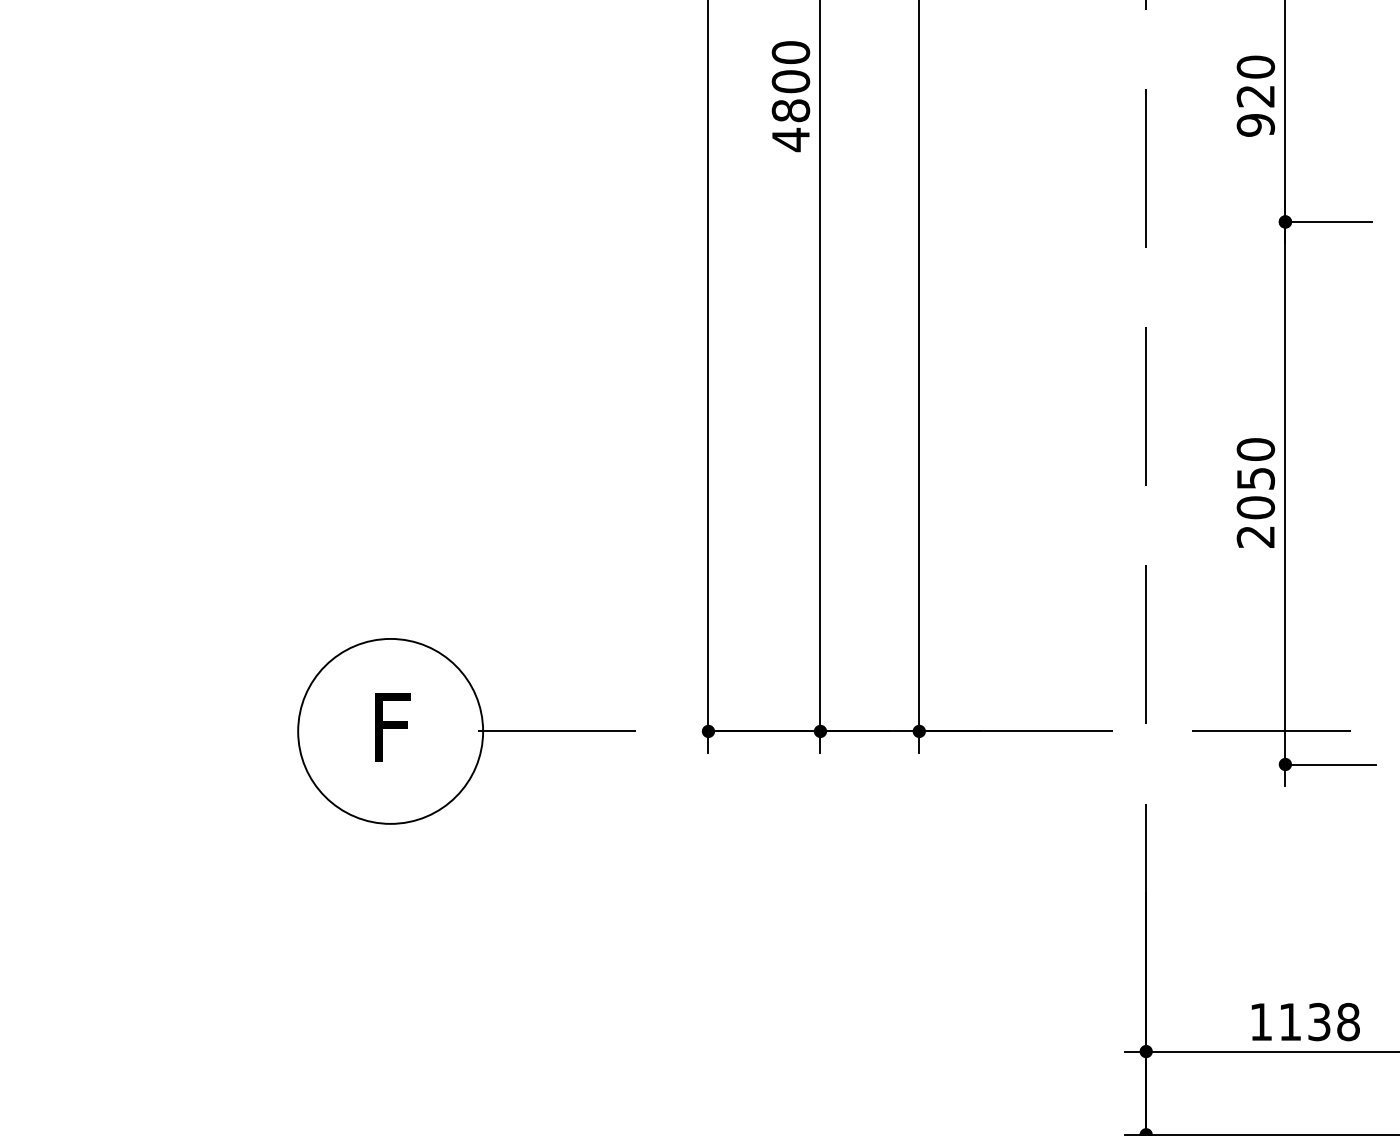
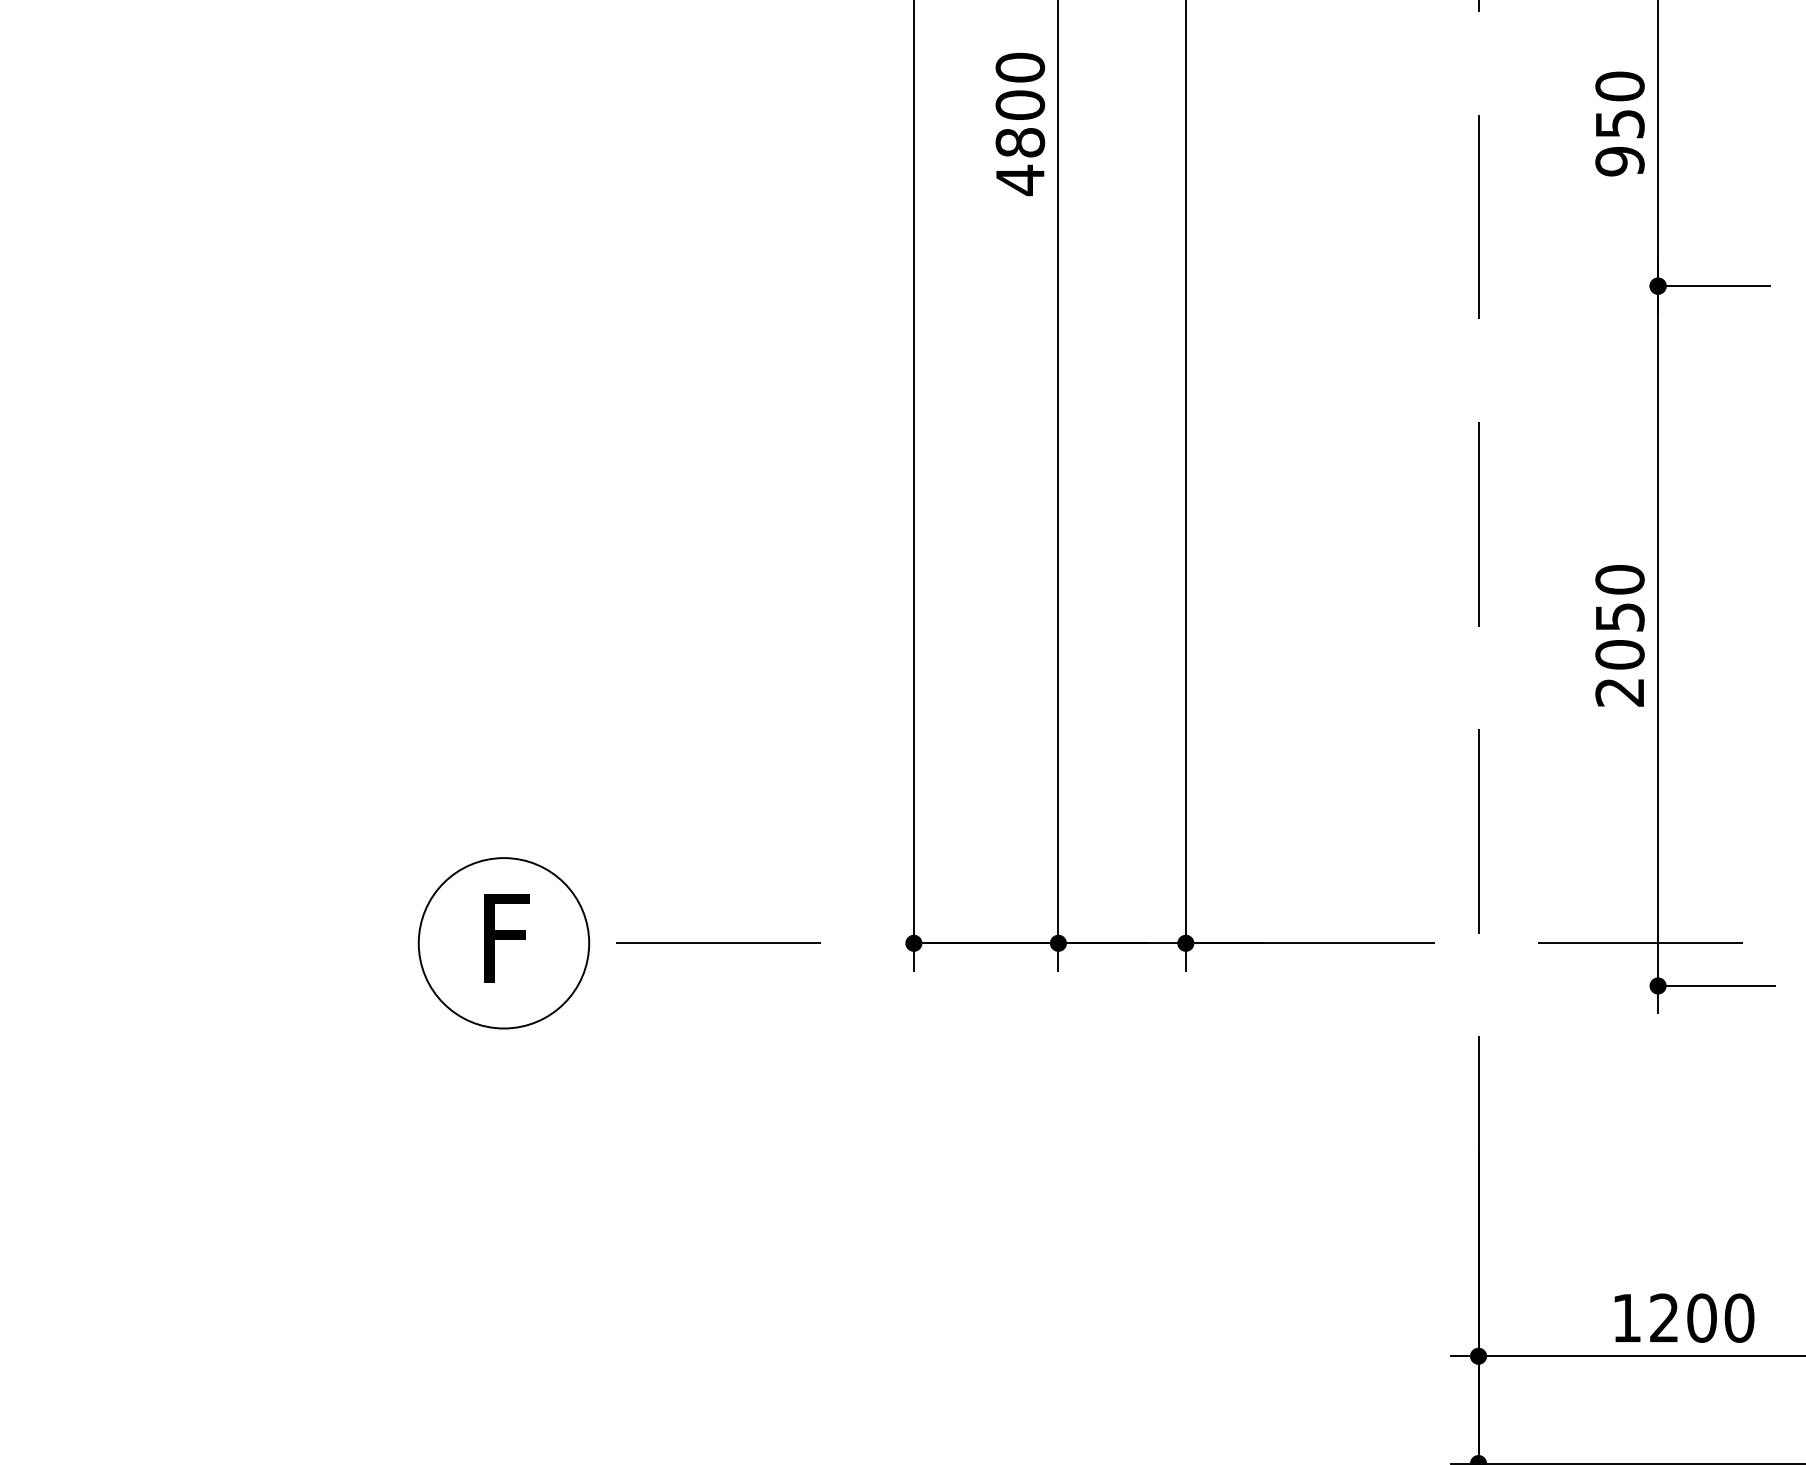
text: (1255, 96) -> (1619, 124), 920 -> 950
circle: (390, 731) -> (503, 943), size x0.71
text: (1319, 1021) -> (1702, 1317), 1138 -> 1200

